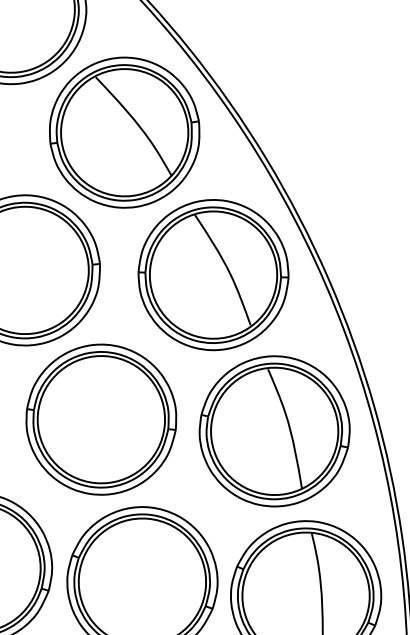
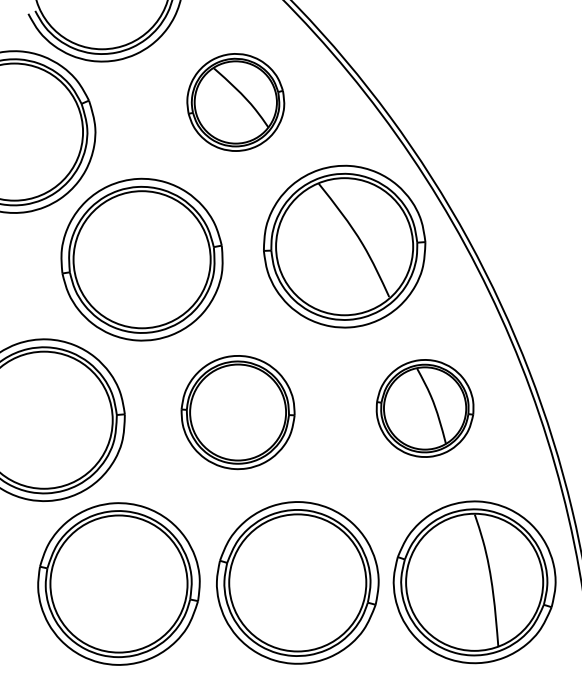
part: (124, 132) -> (235, 102), size x0.6
part: (100, 419) -> (237, 412), size x0.7
part: (274, 431) -> (424, 408), size x0.6

